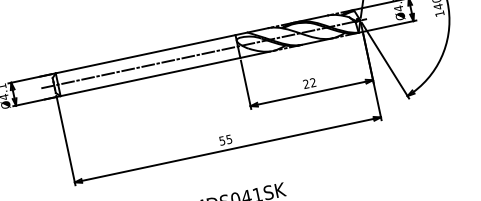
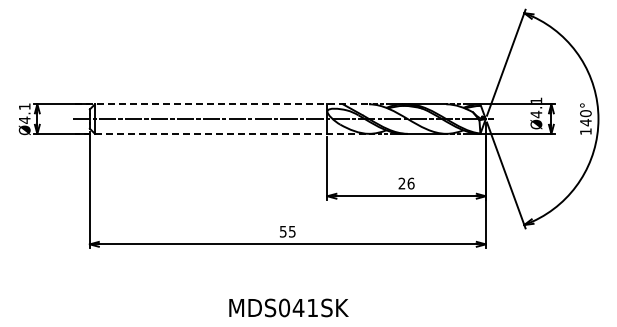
line: (153, 52) -> (221, 104), solid -> dashed
line: (156, 75) -> (219, 133), solid -> dashed
text: (312, 82) -> (410, 183), 22 -> 26

